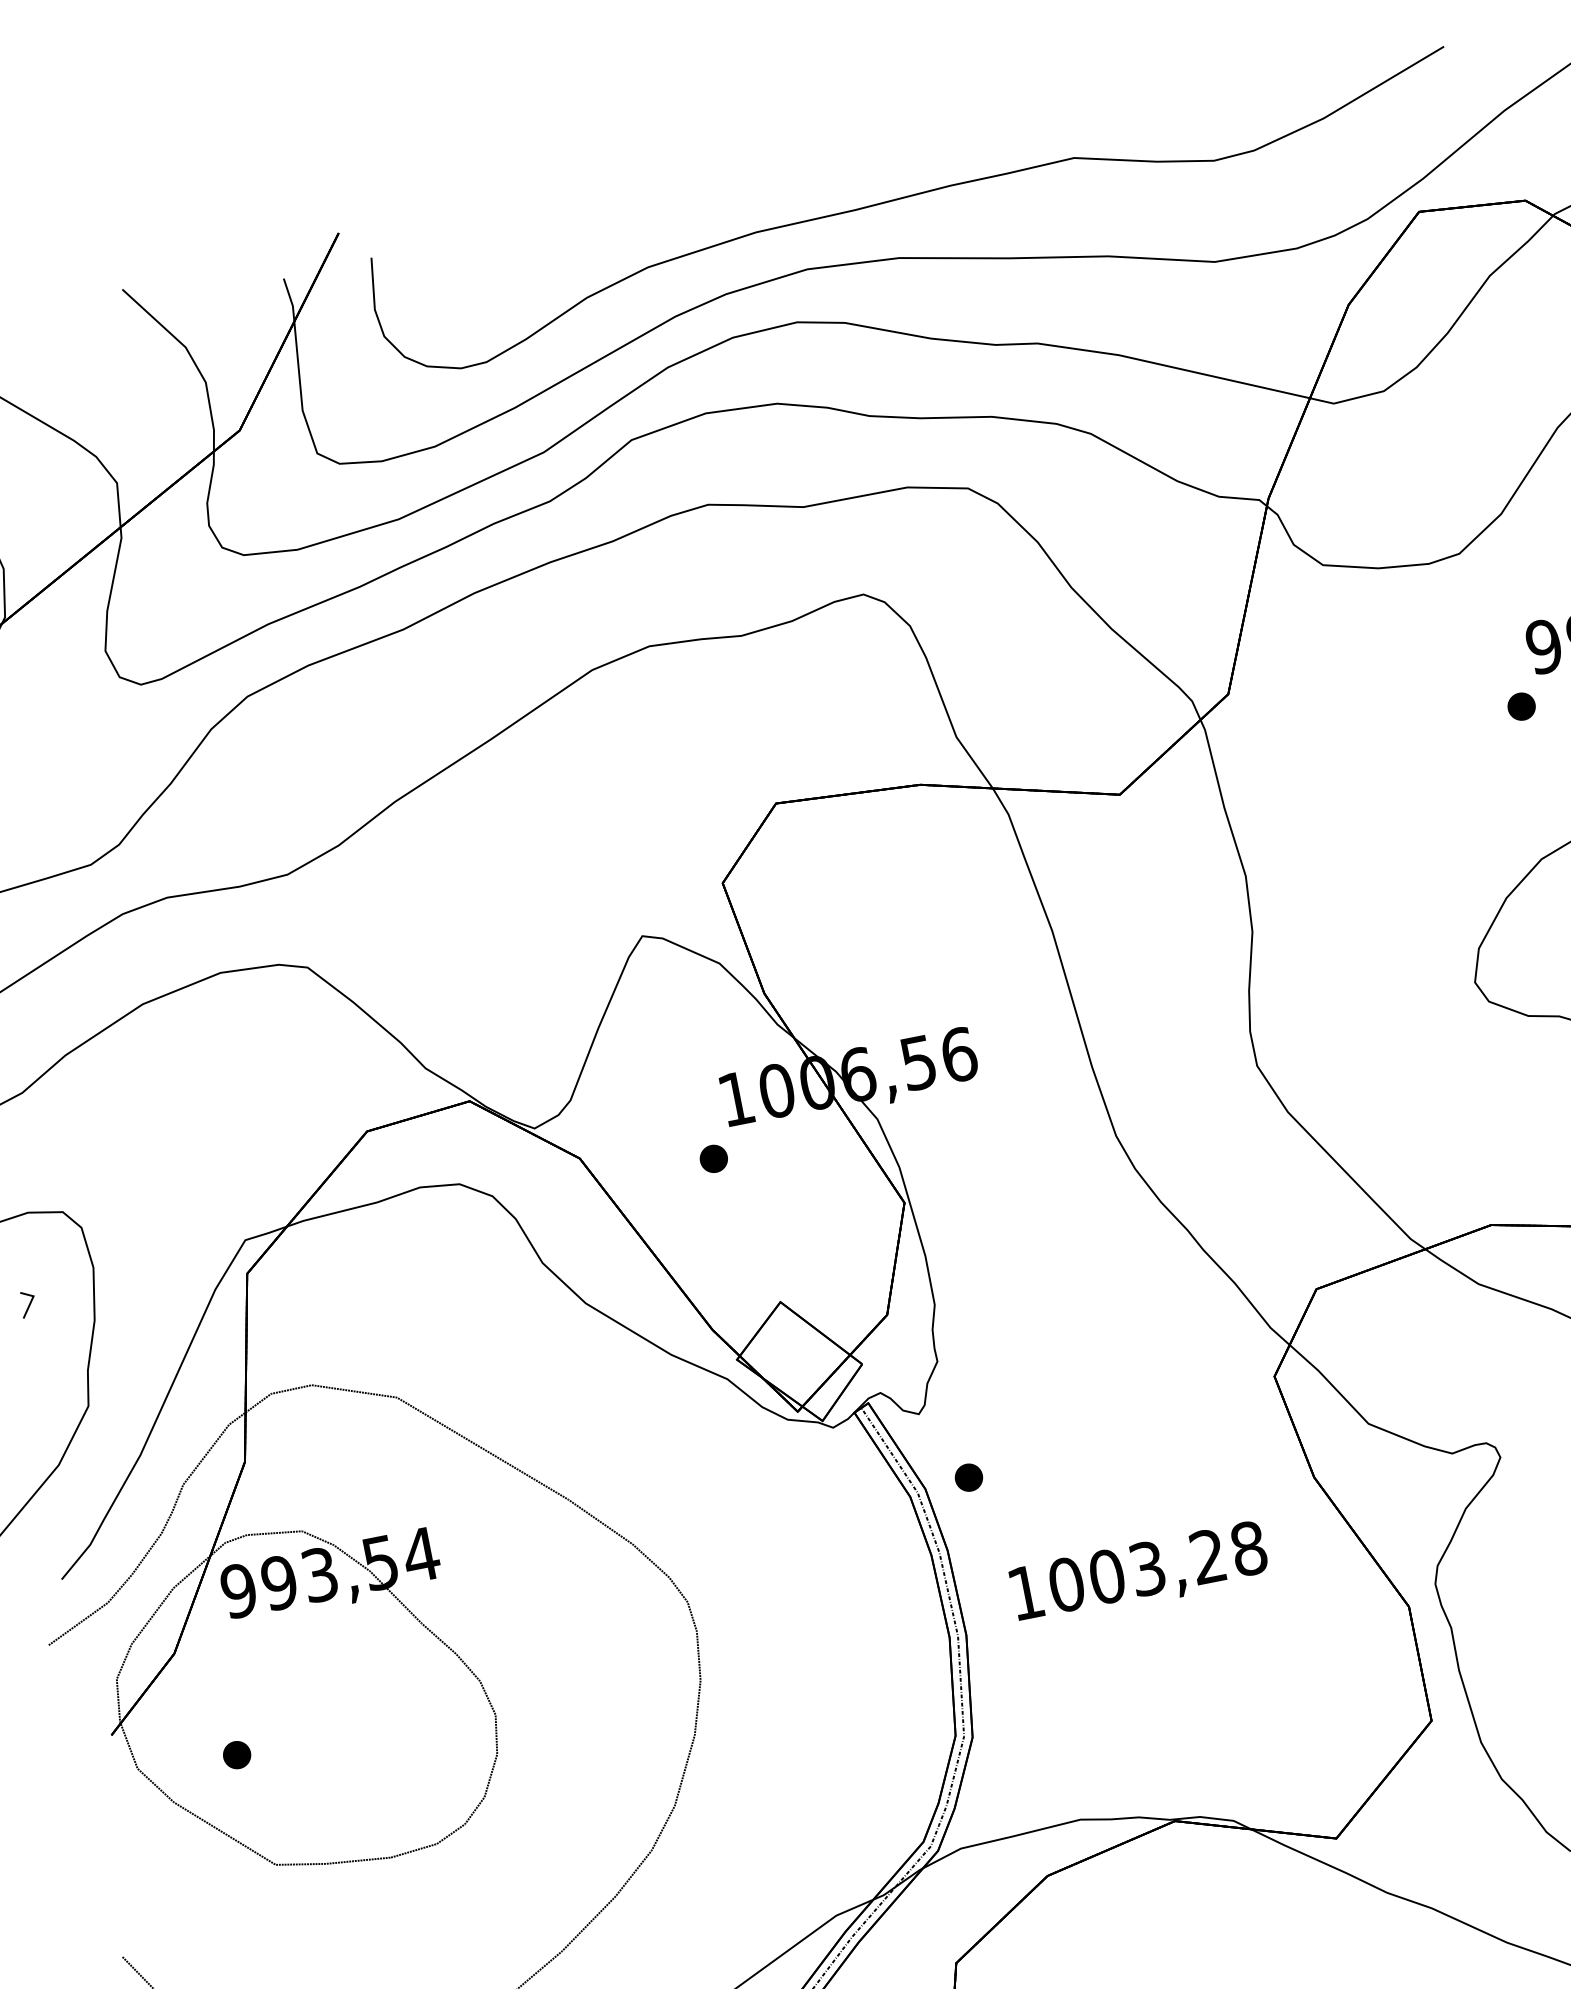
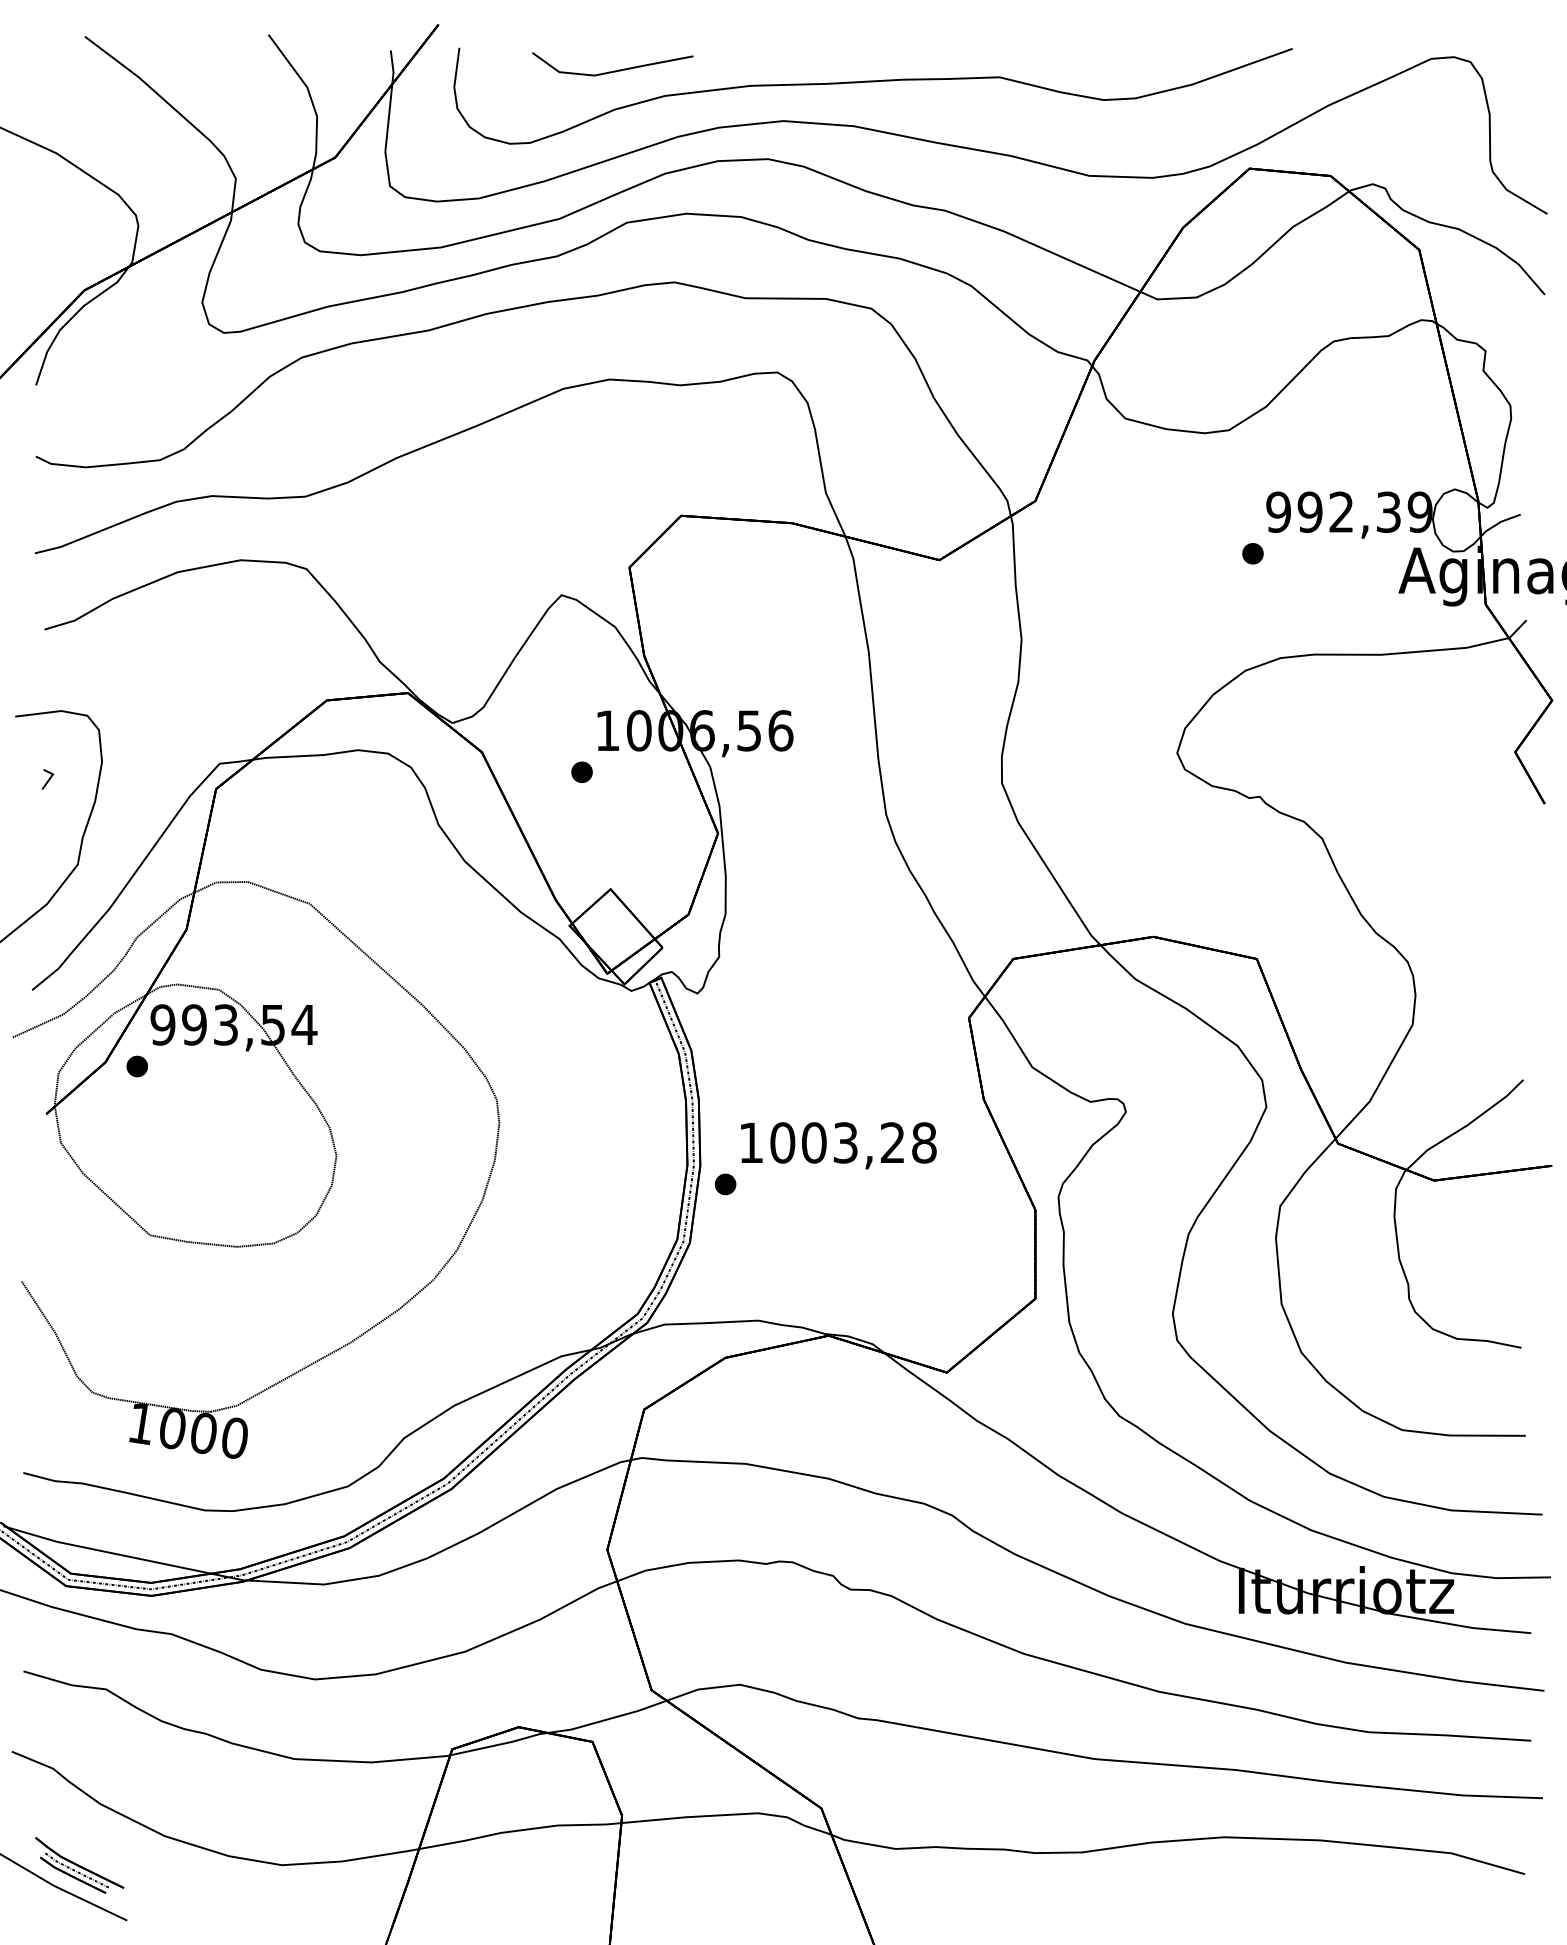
part: (575, 247) -> (613, 70), added
part: (968, 1477) -> (725, 1184), moved
part: (236, 1755) -> (136, 1066), moved

